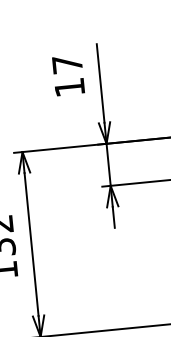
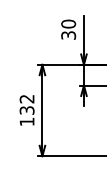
text: (68, 75) -> (68, 29), 17 -> 30

